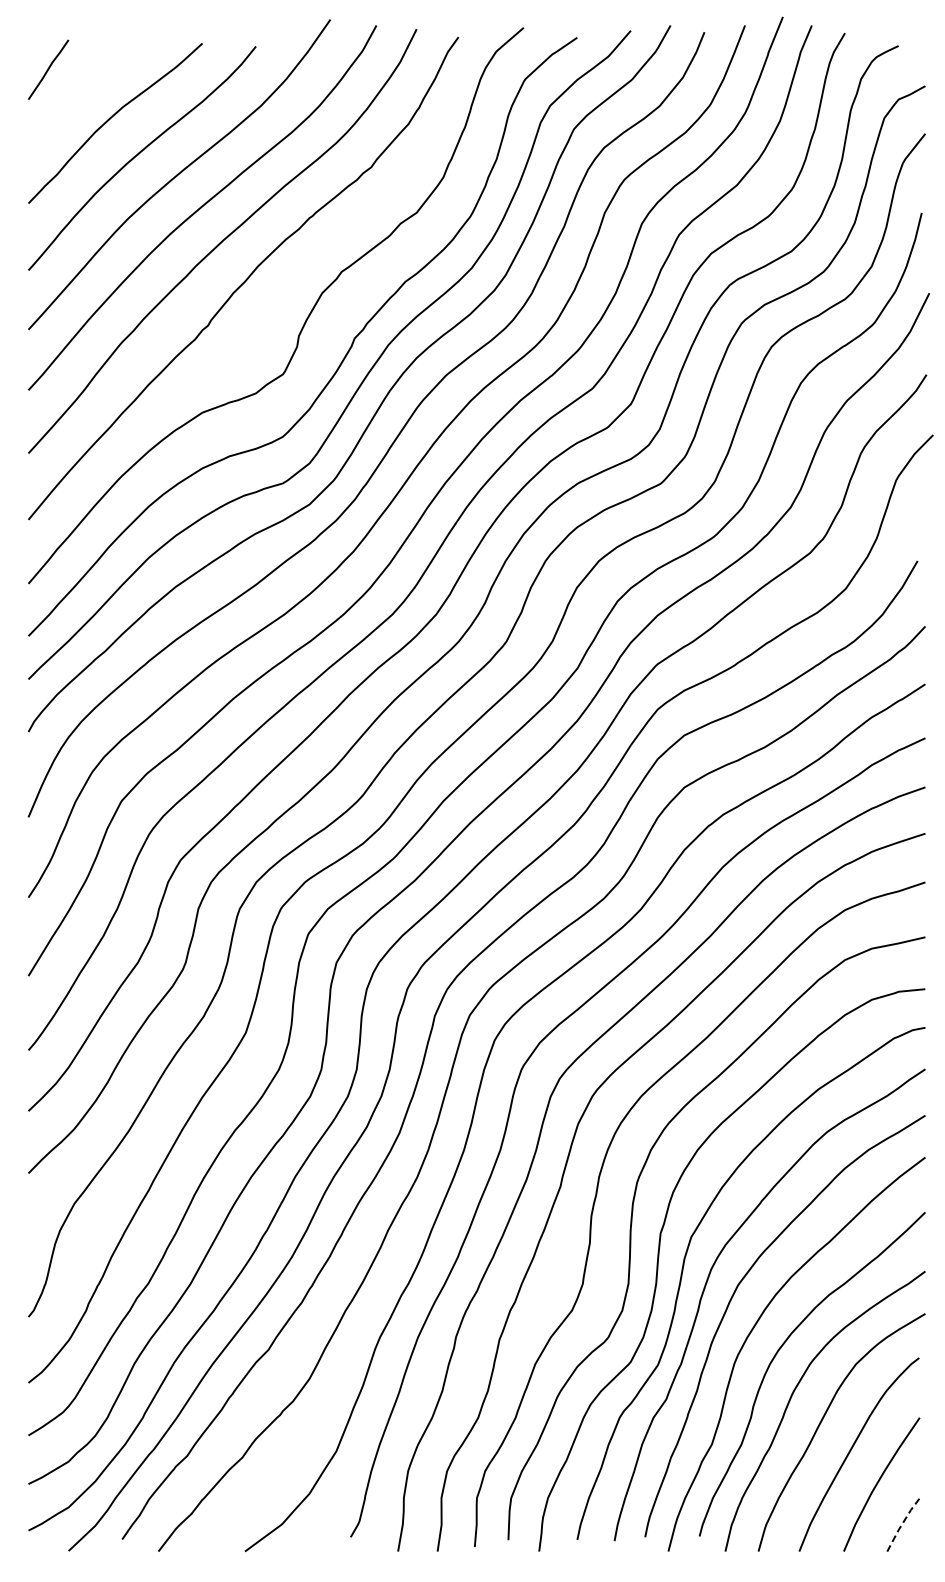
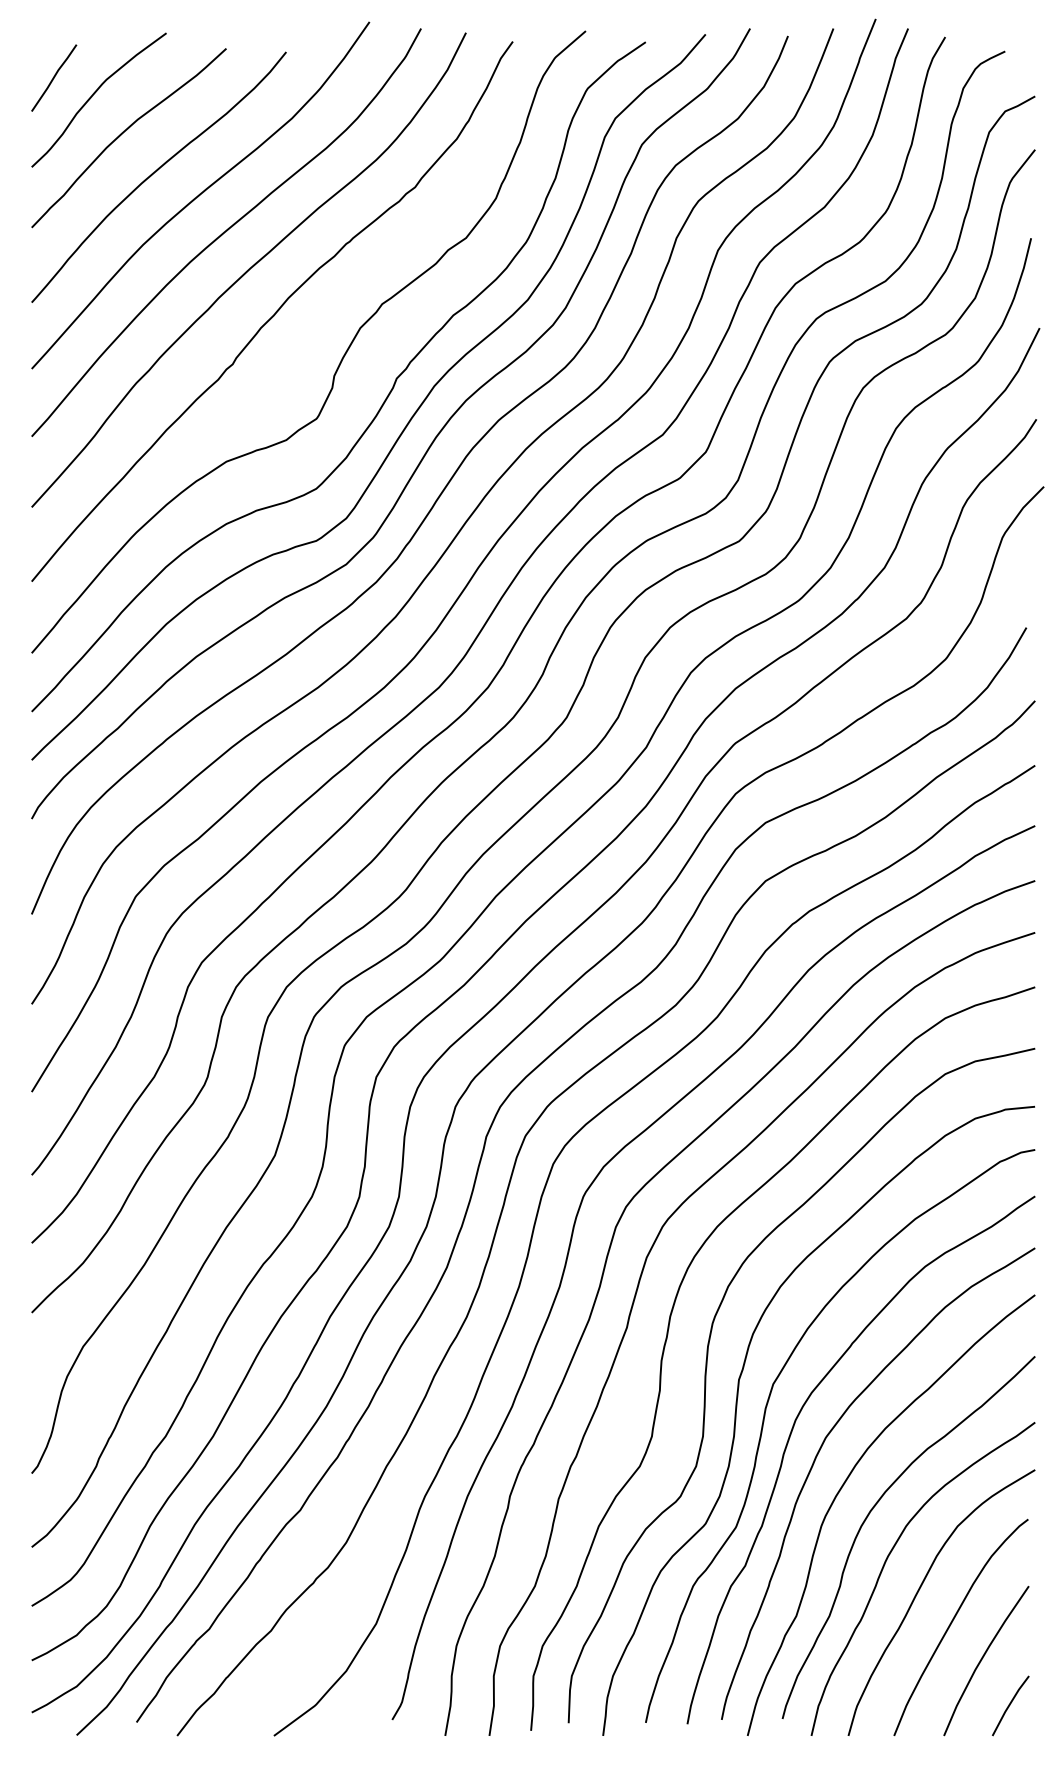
curve: (82, 87) -> (92, 97), added
line: (902, 1523) -> (1009, 1704), dashed -> solid

